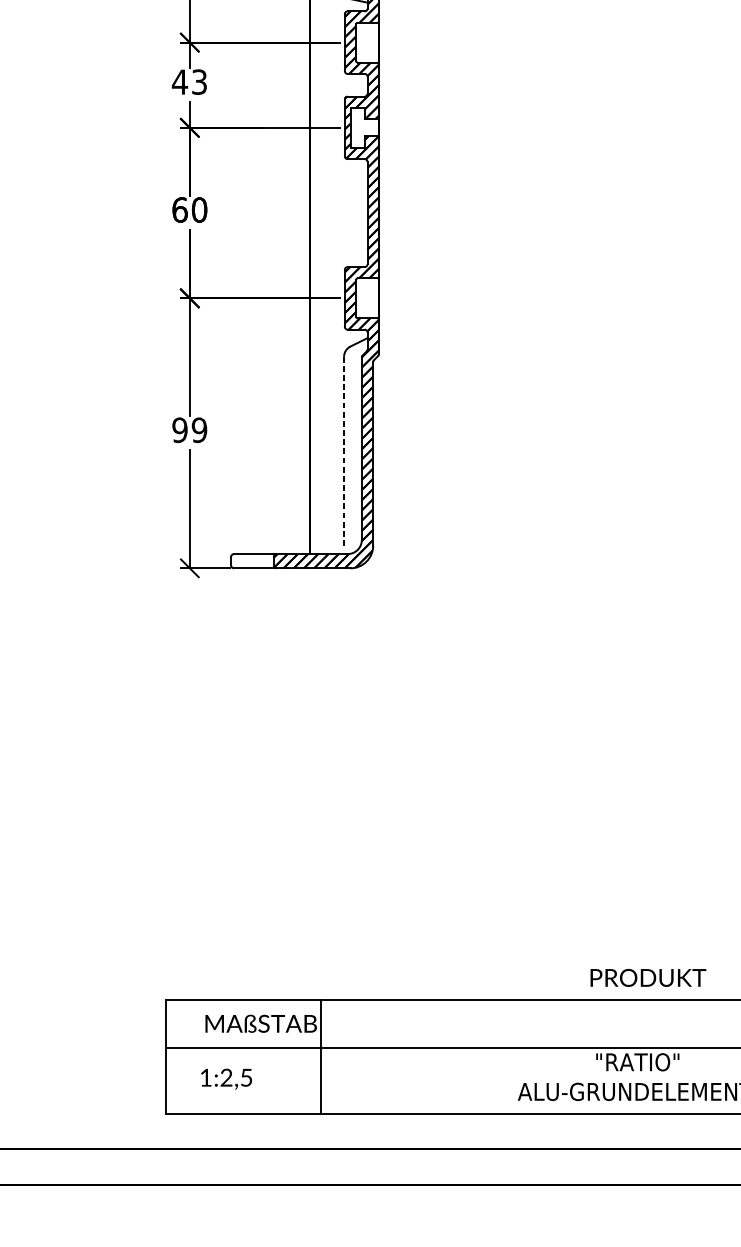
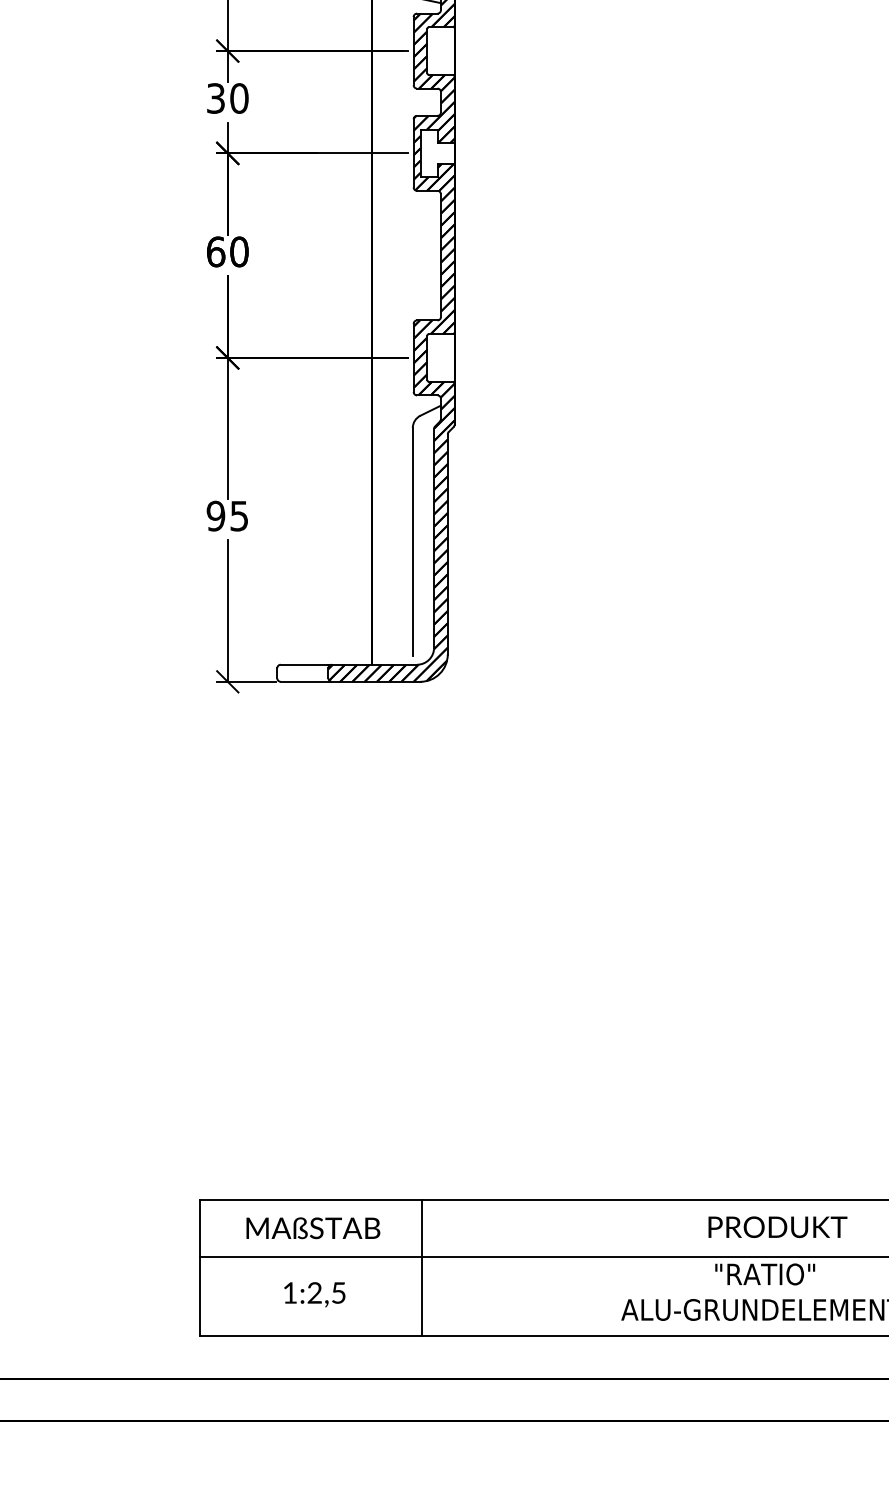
text: (189, 82) -> (227, 98), 43 -> 30
text: (199, 429) -> (239, 515), 99 -> 95
line: (343, 451) -> (412, 541), dashed -> solid
text: (648, 978) -> (777, 1227), moved
line: (321, 1056) -> (422, 1267), moved
text: (226, 1079) -> (314, 1294), moved

